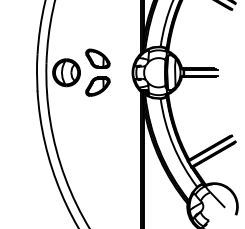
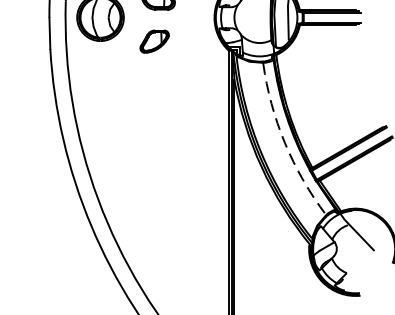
part: (97, 86) -> (153, 41), size x0.7
arc: (173, 145) -> (285, 143), solid -> dashed

